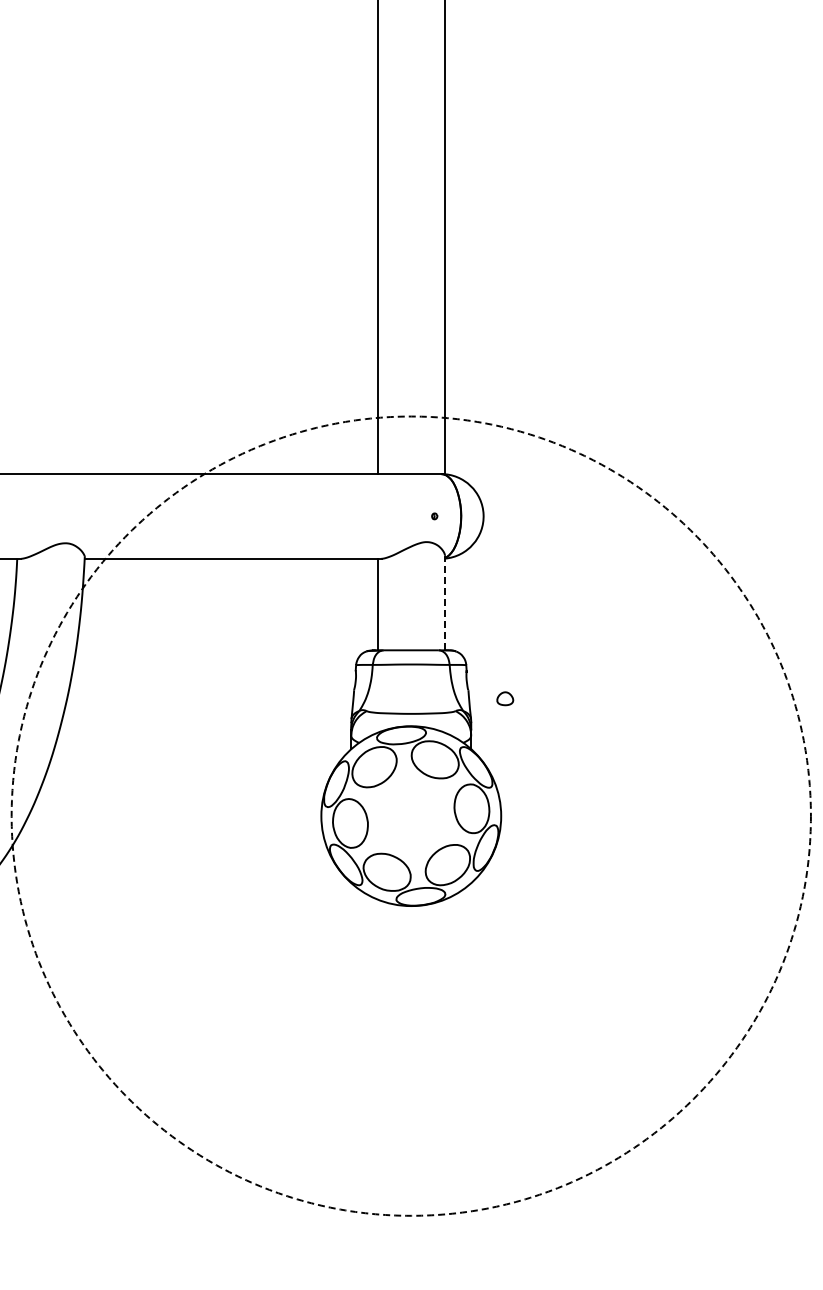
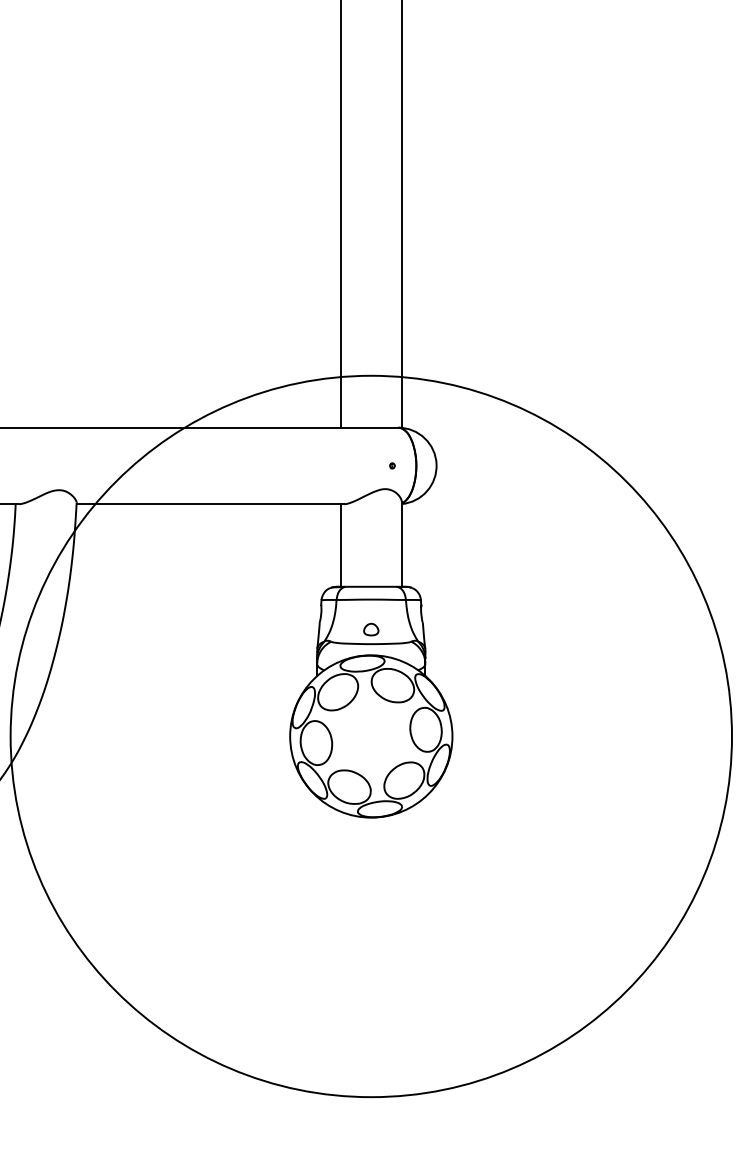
line: (444, 602) -> (401, 543), dashed -> solid
part: (505, 698) -> (371, 629), moved
circle: (410, 815) -> (370, 735), dashed -> solid

